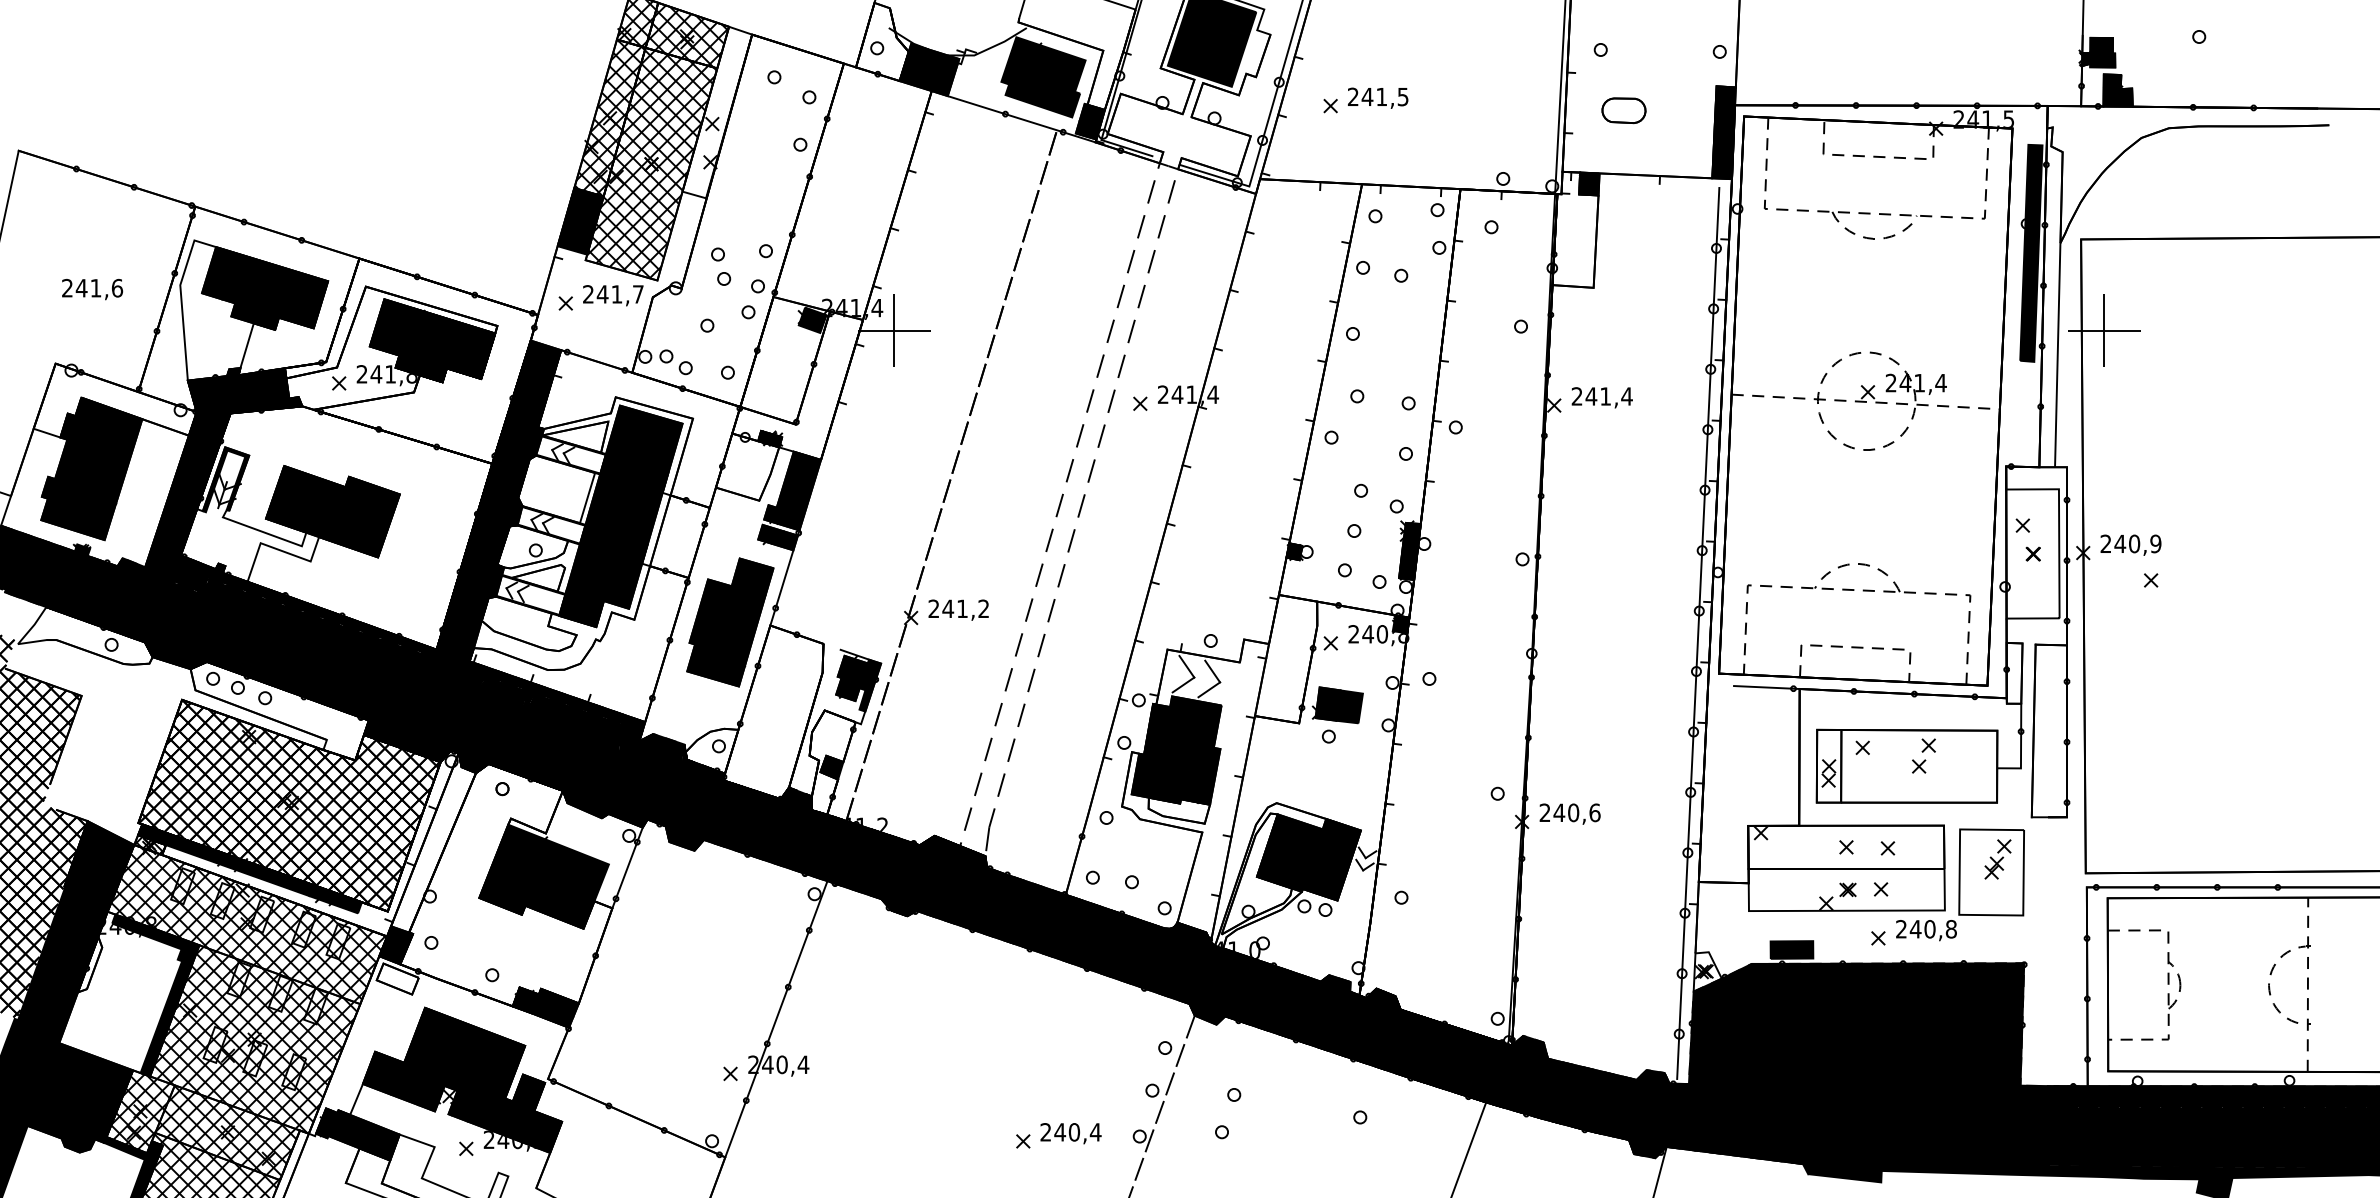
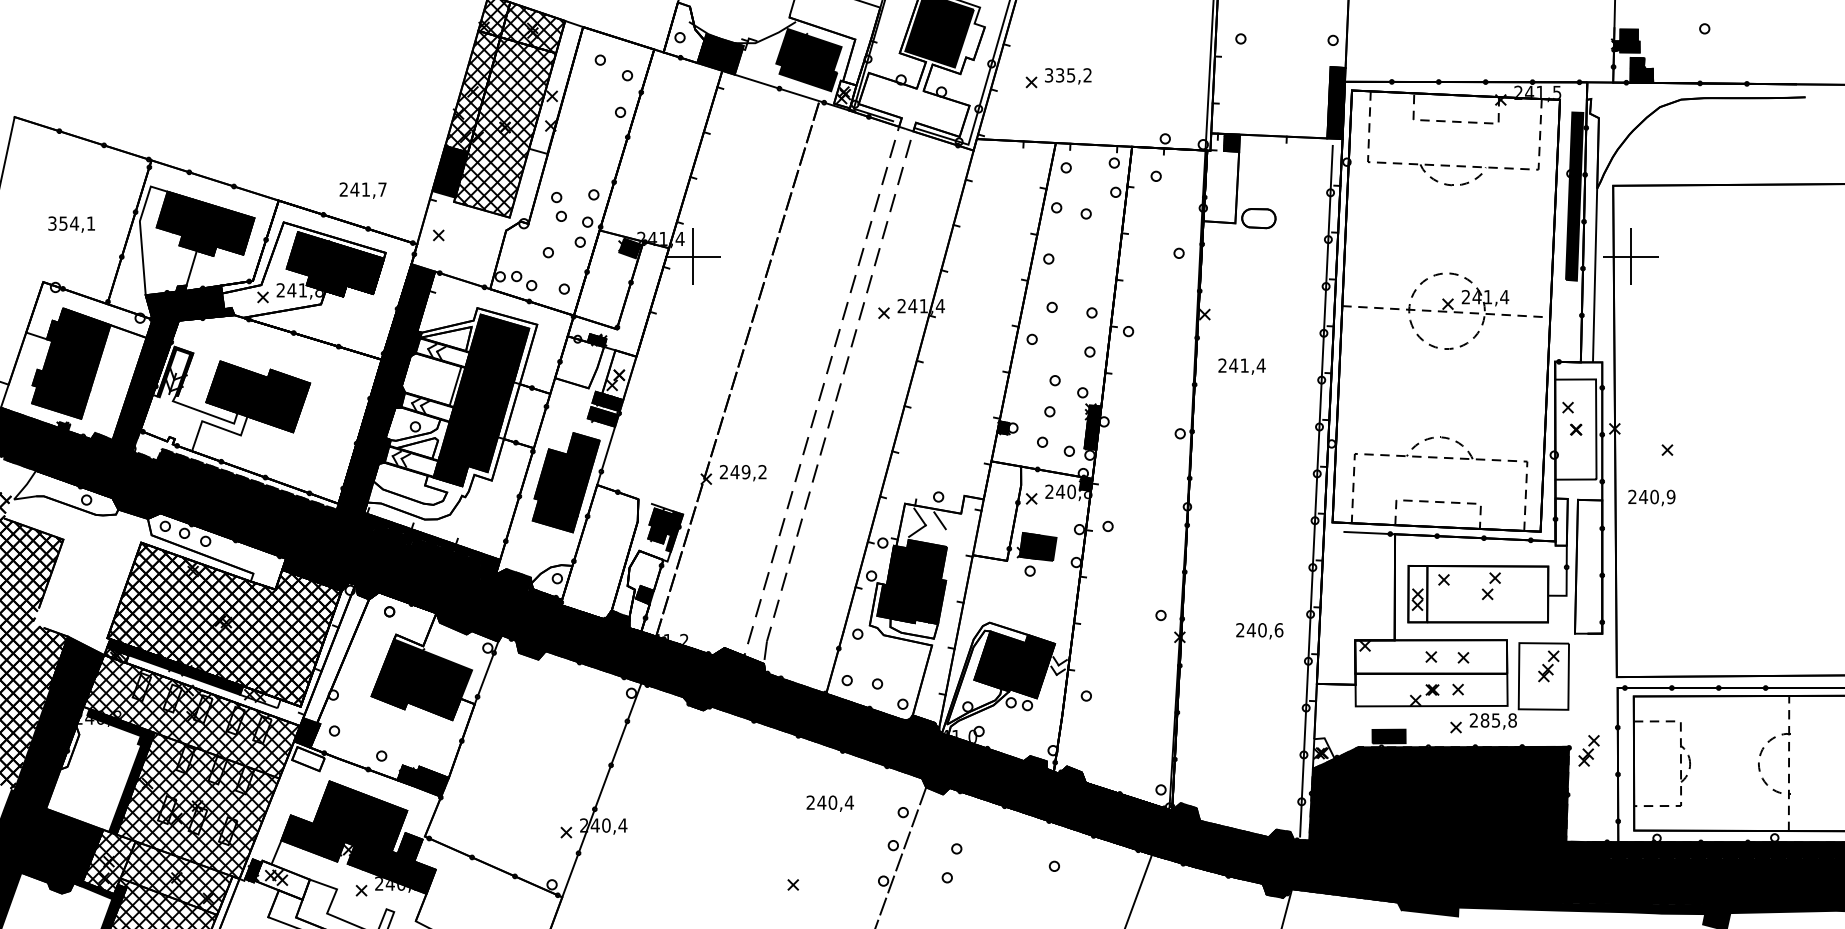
text: (1378, 96) -> (1068, 75), 241,5 -> 335,2
part: (1623, 110) -> (1258, 218), moved
fill: (1089, 121) -> (844, 94), removed
text: (92, 287) -> (71, 223), 241,6 -> 354,1
text: (613, 295) -> (363, 190), moved
text: (1601, 397) -> (1241, 366), moved
fill: (798, 483) -> (619, 374), removed
text: (2130, 544) -> (1651, 497), moved
fill: (303, 606) -> (235, 470), removed
text: (961, 608) -> (745, 471), 241,2 -> 249,2
line: (1209, 689) -> (937, 534), removed
text: (1569, 813) -> (1259, 630), moved
fill: (335, 899) -> (260, 697), removed
text: (1922, 929) -> (1490, 720), 240,8 -> 285,8
part: (2049, 968) -> (1588, 750), added
text: (1070, 1133) -> (829, 803), moved
fill: (363, 1135) -> (281, 880), removed

